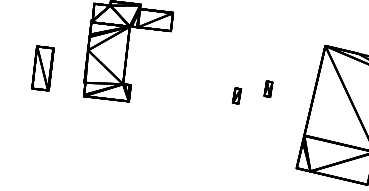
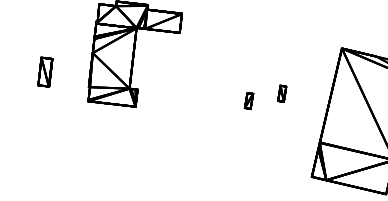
part: (42, 68) -> (44, 72), size x0.62

